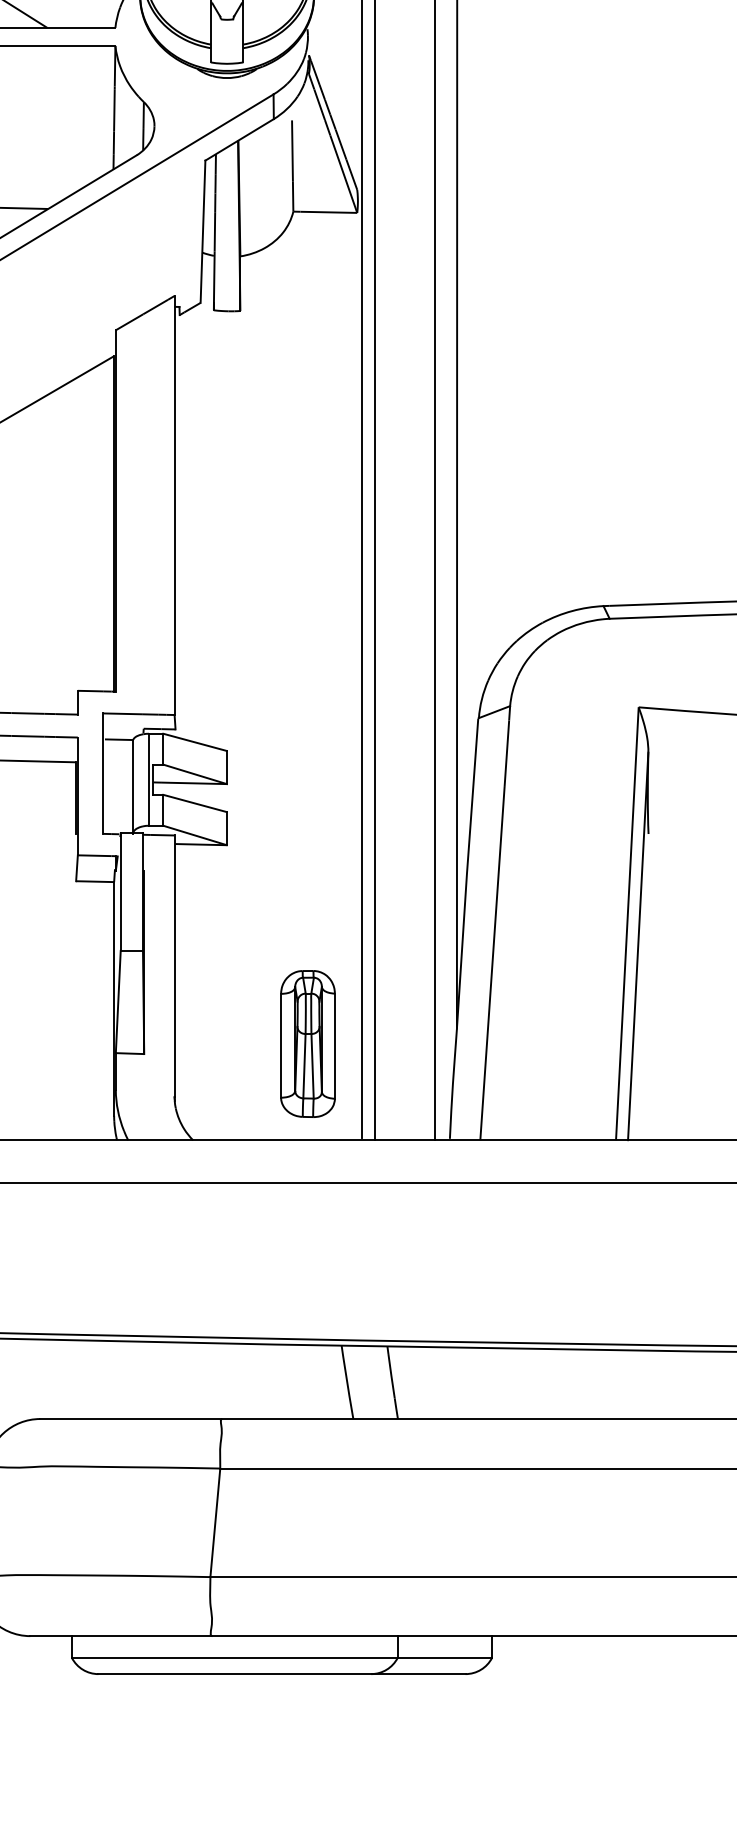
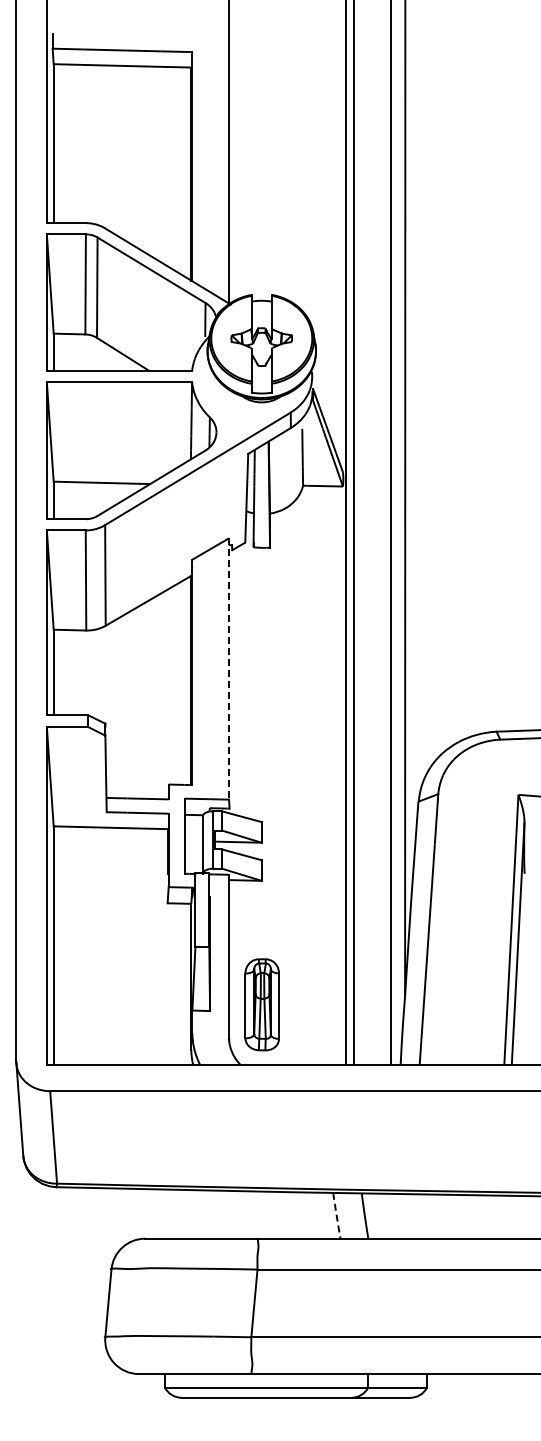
line: (175, 504) -> (229, 668), solid -> dashed
part: (306, 1043) -> (261, 1004), moved
line: (346, 1383) -> (336, 1216), solid -> dashed

